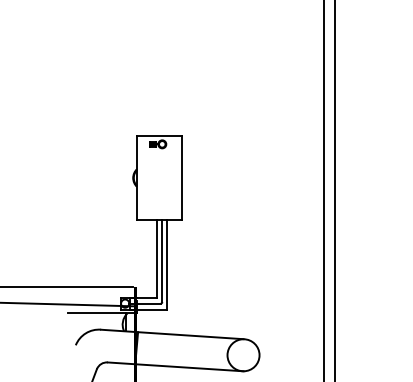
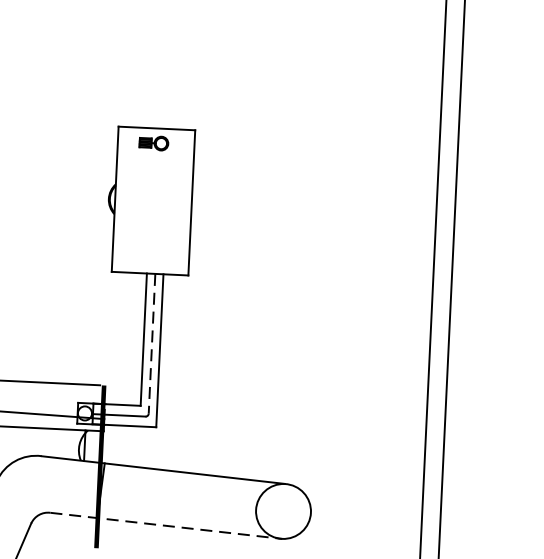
line: (162, 261) -> (152, 344), solid -> dashed
line: (176, 366) -> (167, 525), solid -> dashed

